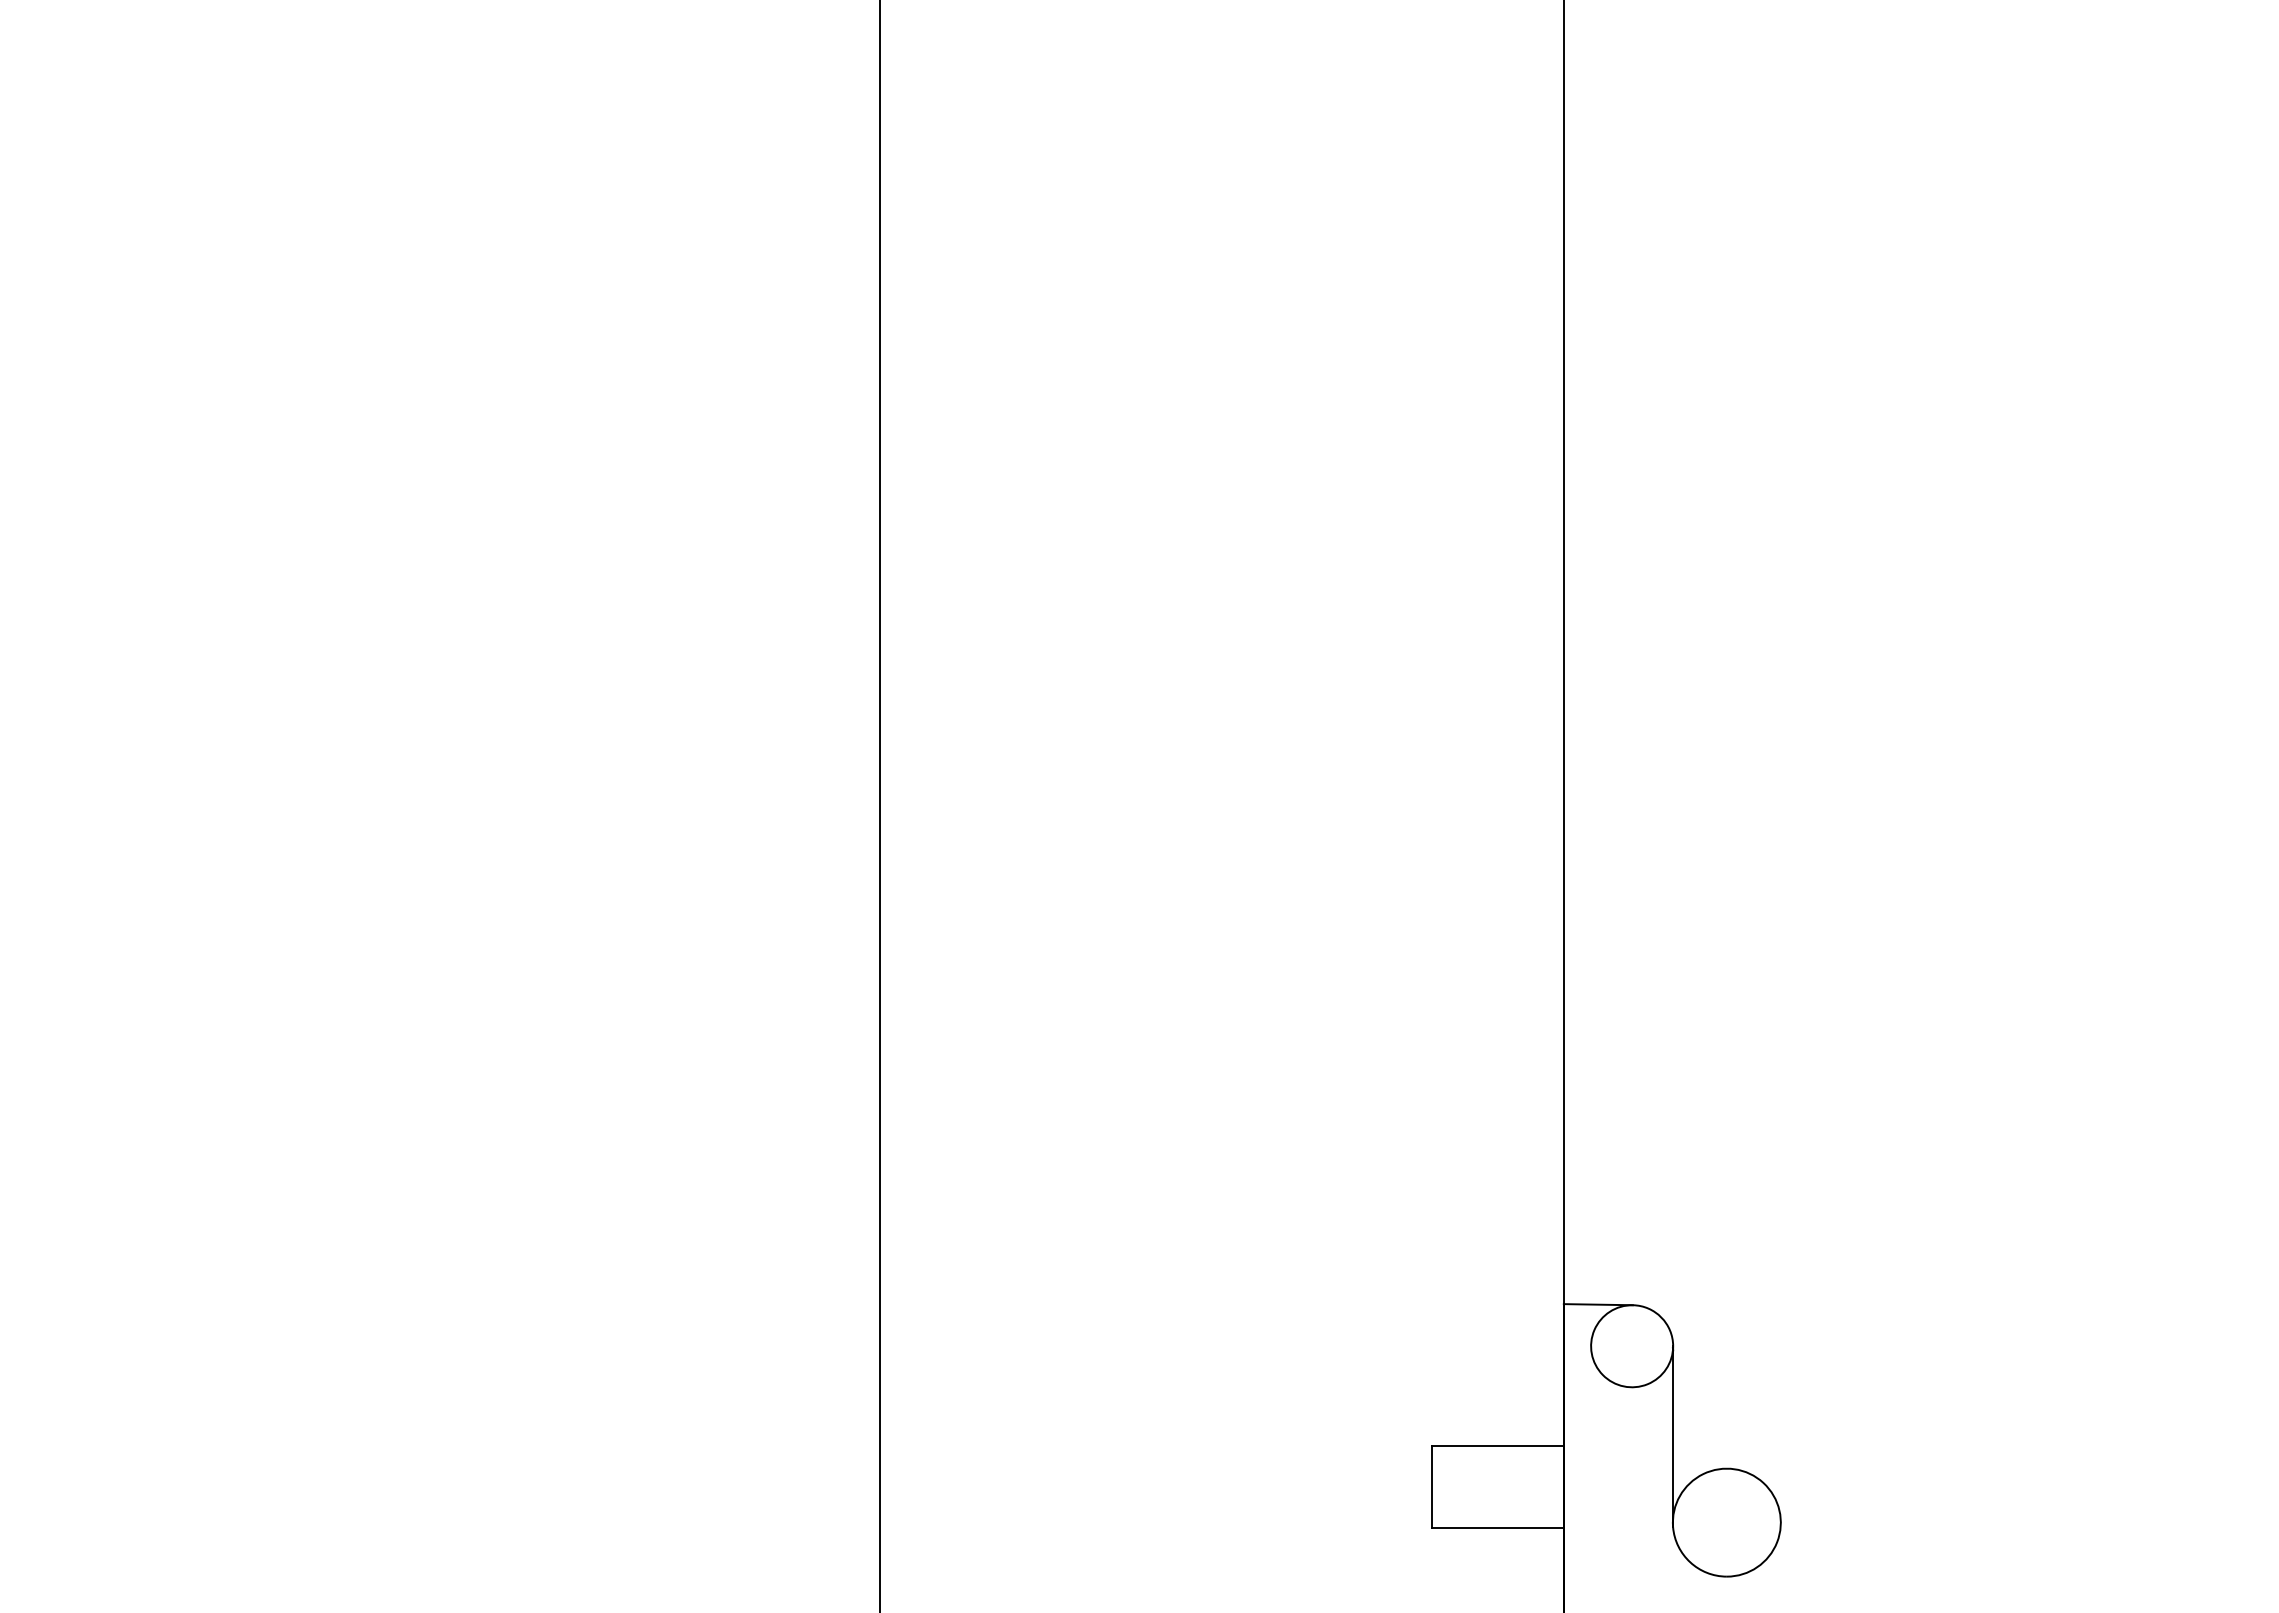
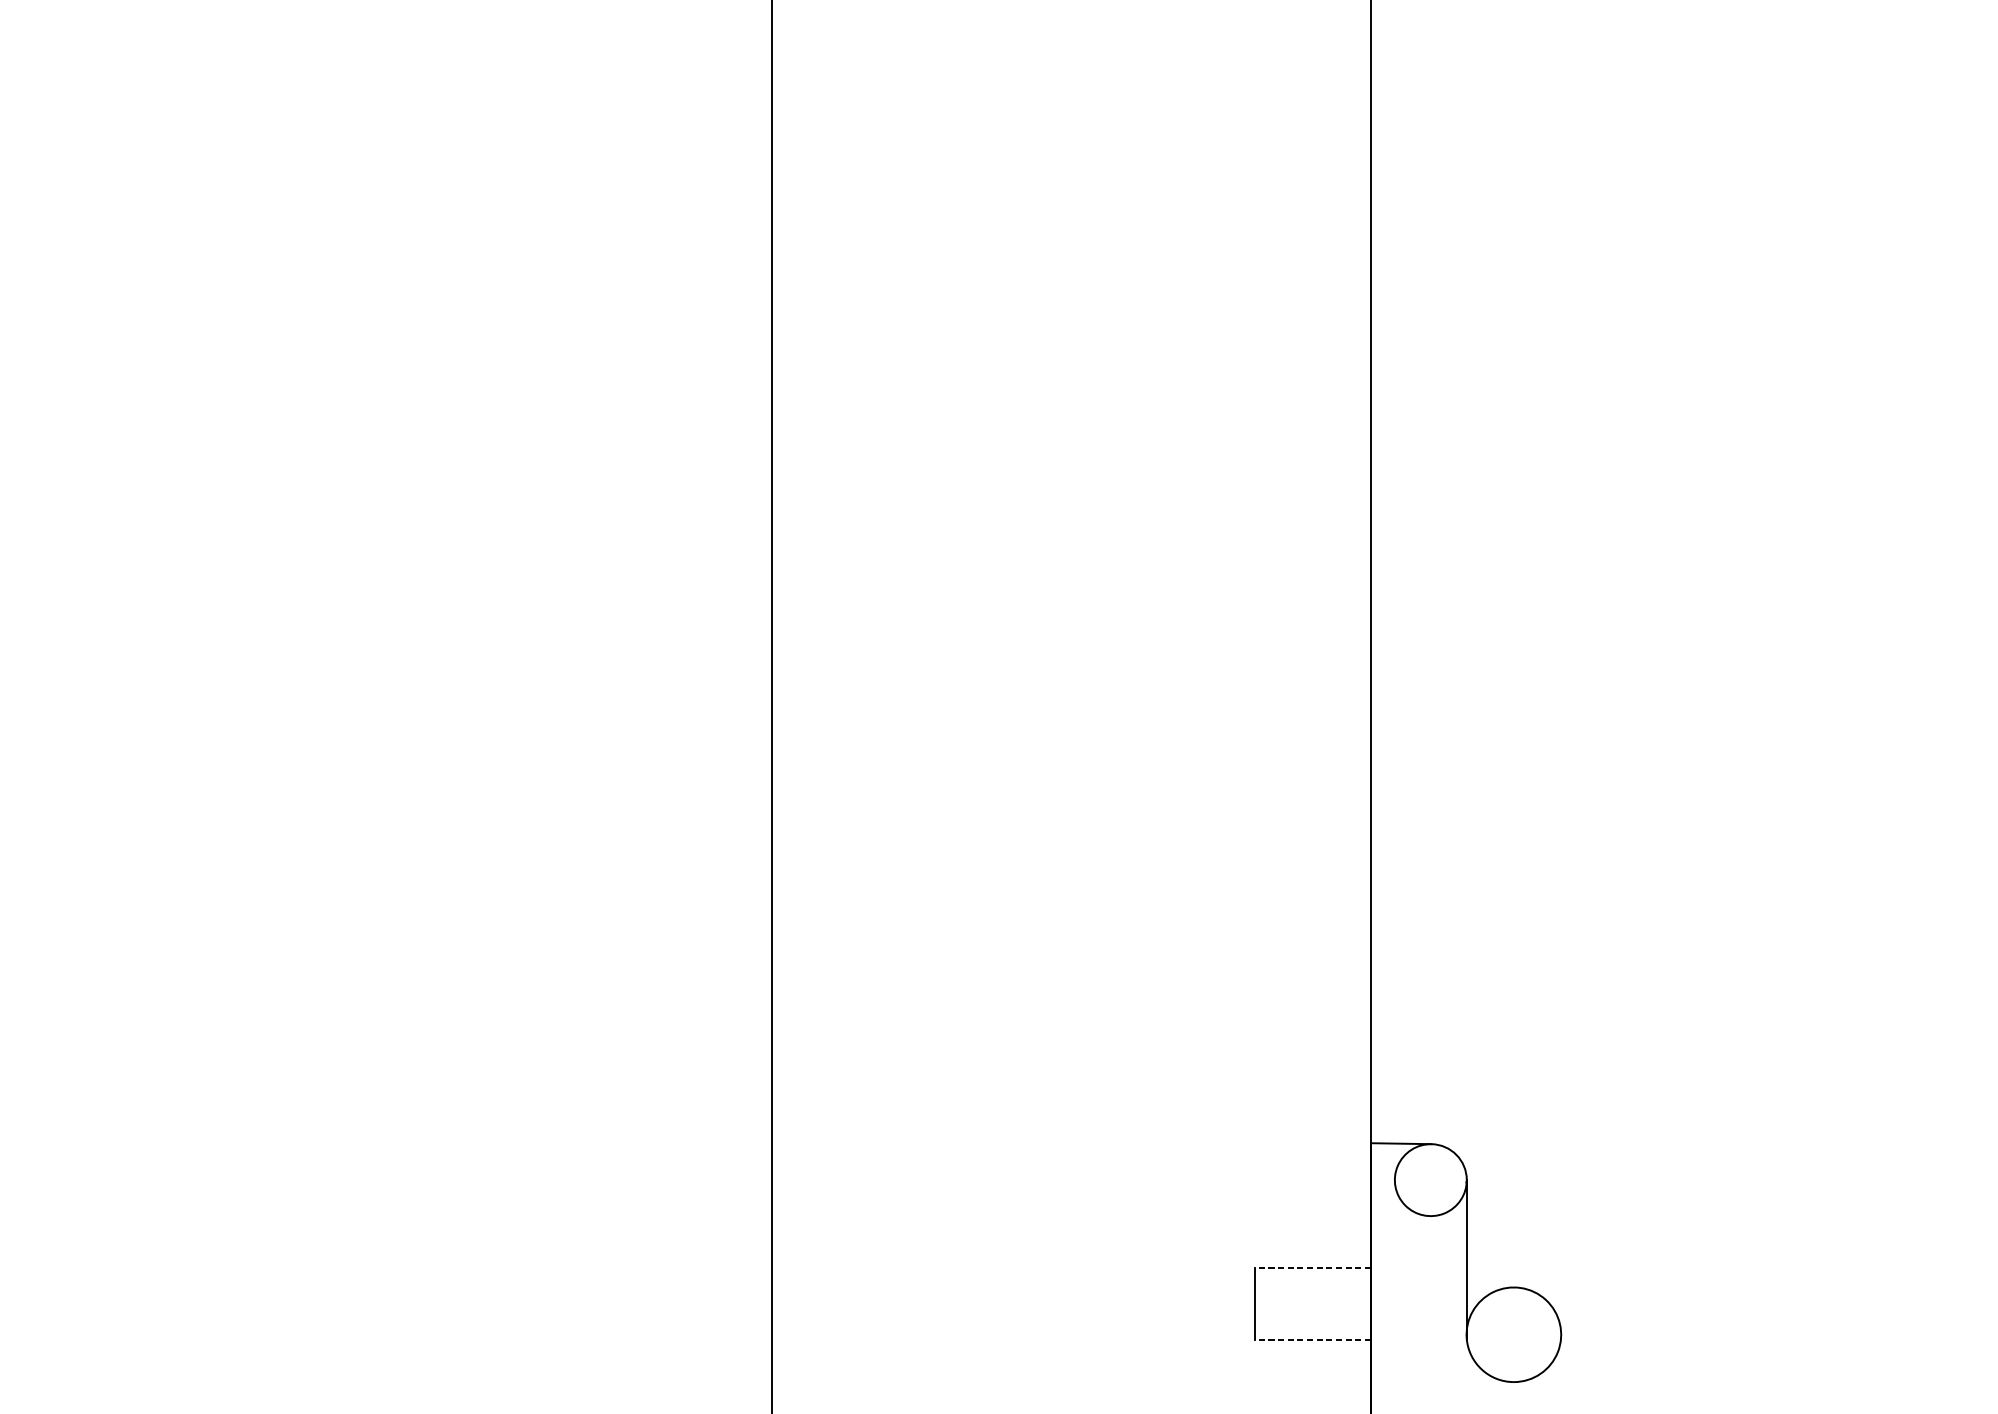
line: (1497, 1446) -> (1312, 1268), solid -> dashed
line: (1497, 1528) -> (1312, 1339), solid -> dashed

